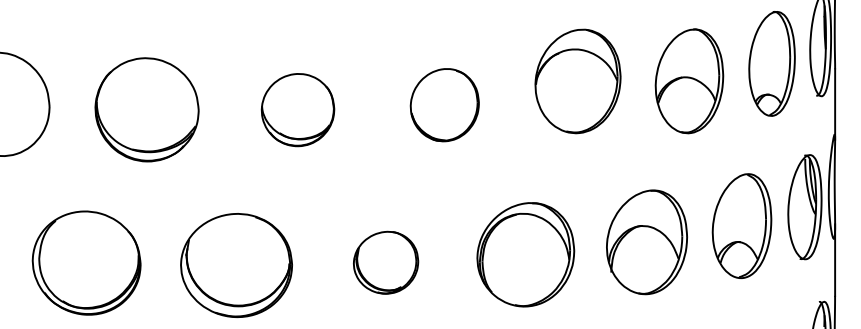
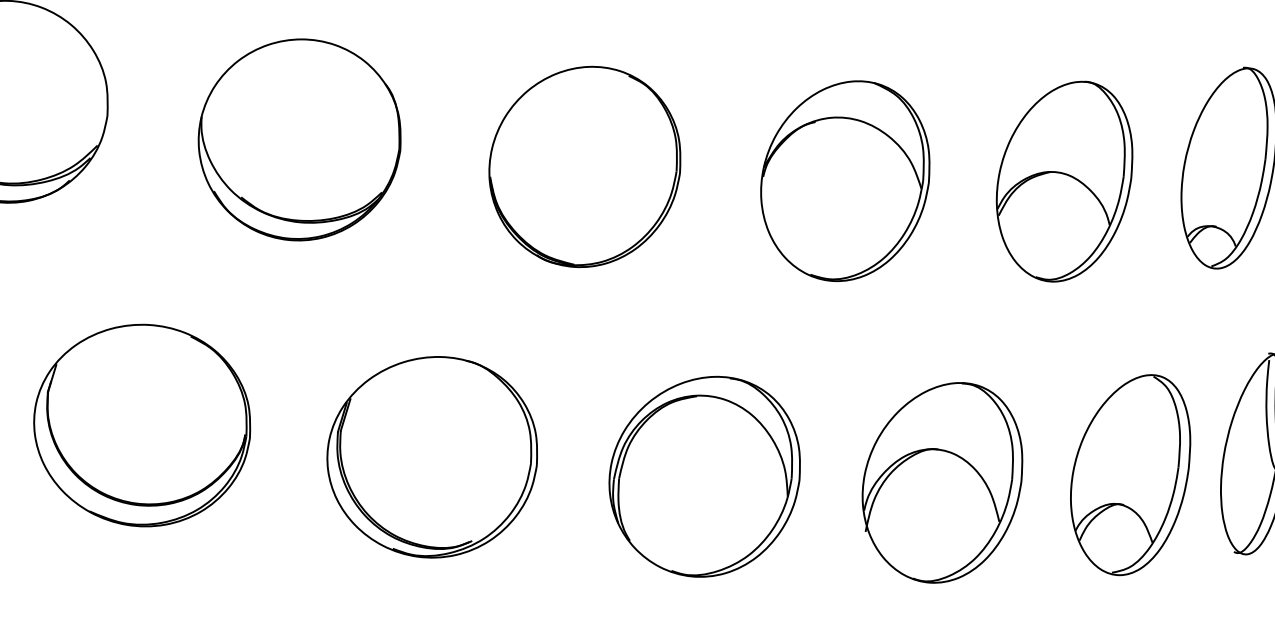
part: (577, 81) -> (844, 180), moved
part: (444, 104) -> (584, 165), size x1.43
part: (297, 109) -> (298, 138), size x1.43
part: (385, 262) -> (431, 456), size x1.67

